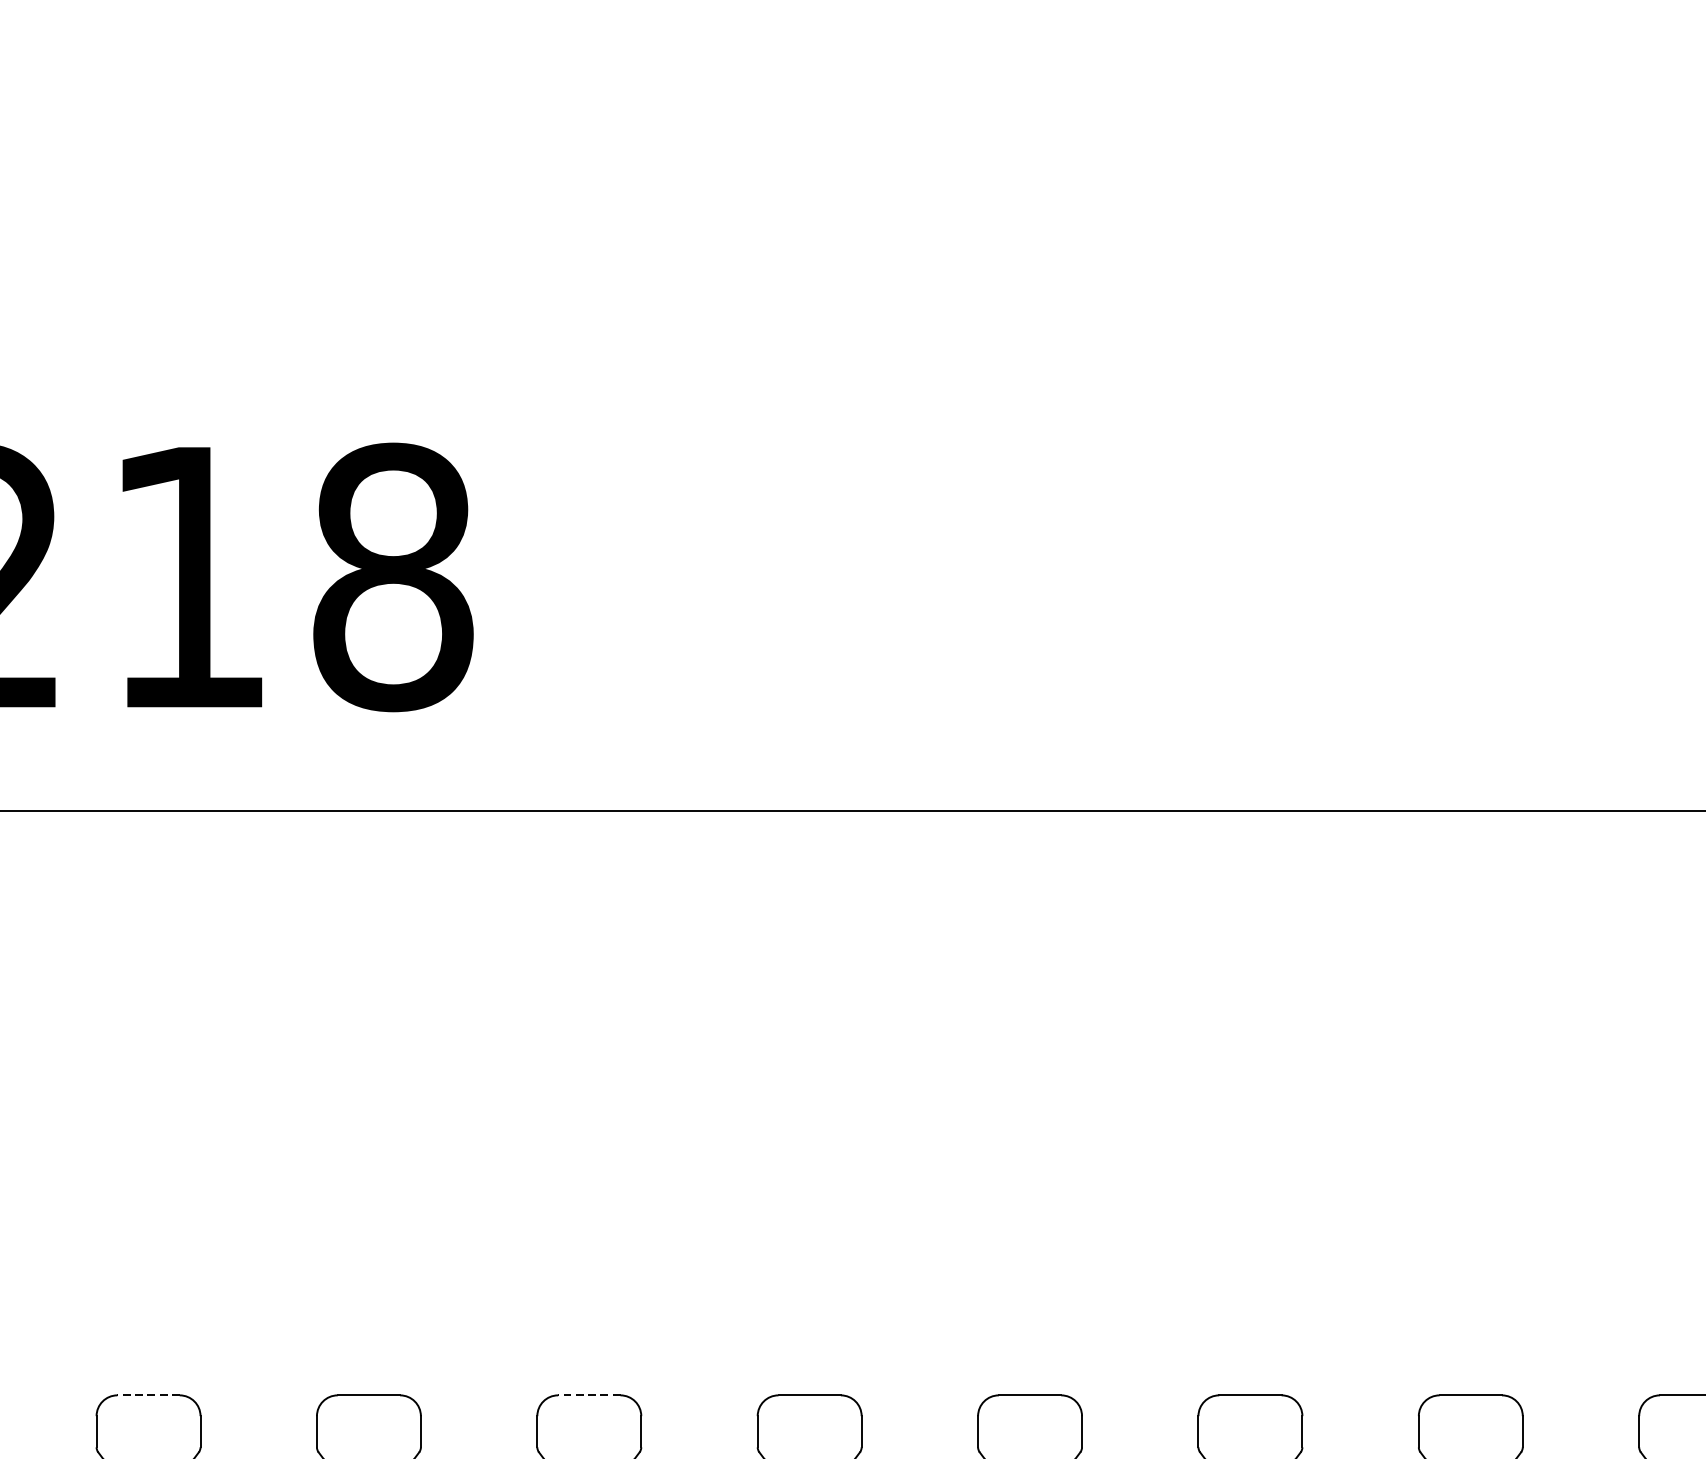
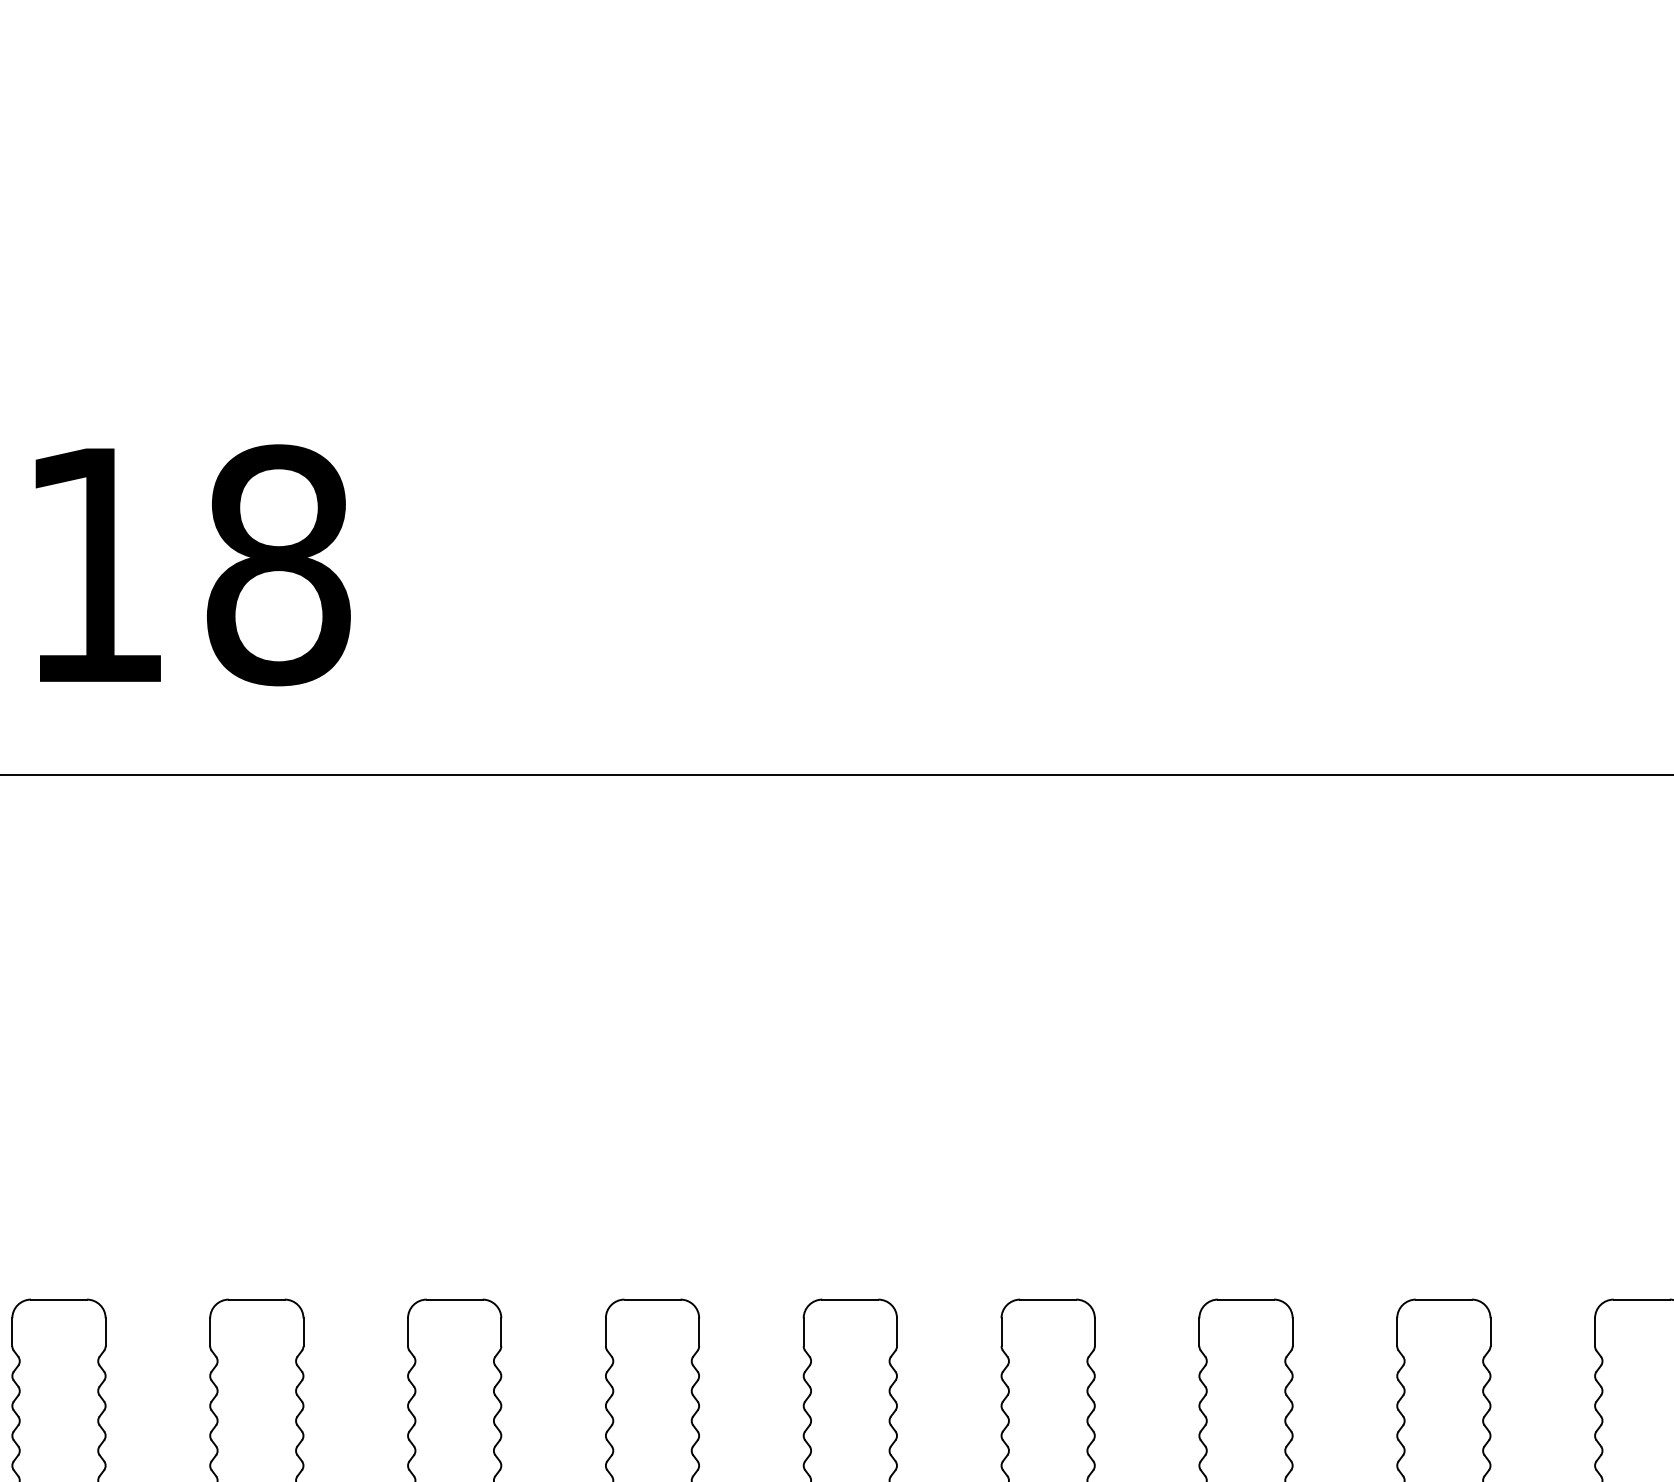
line: (149, 1395) -> (59, 1299), dashed -> solid
line: (589, 1395) -> (454, 1299), dashed -> solid

